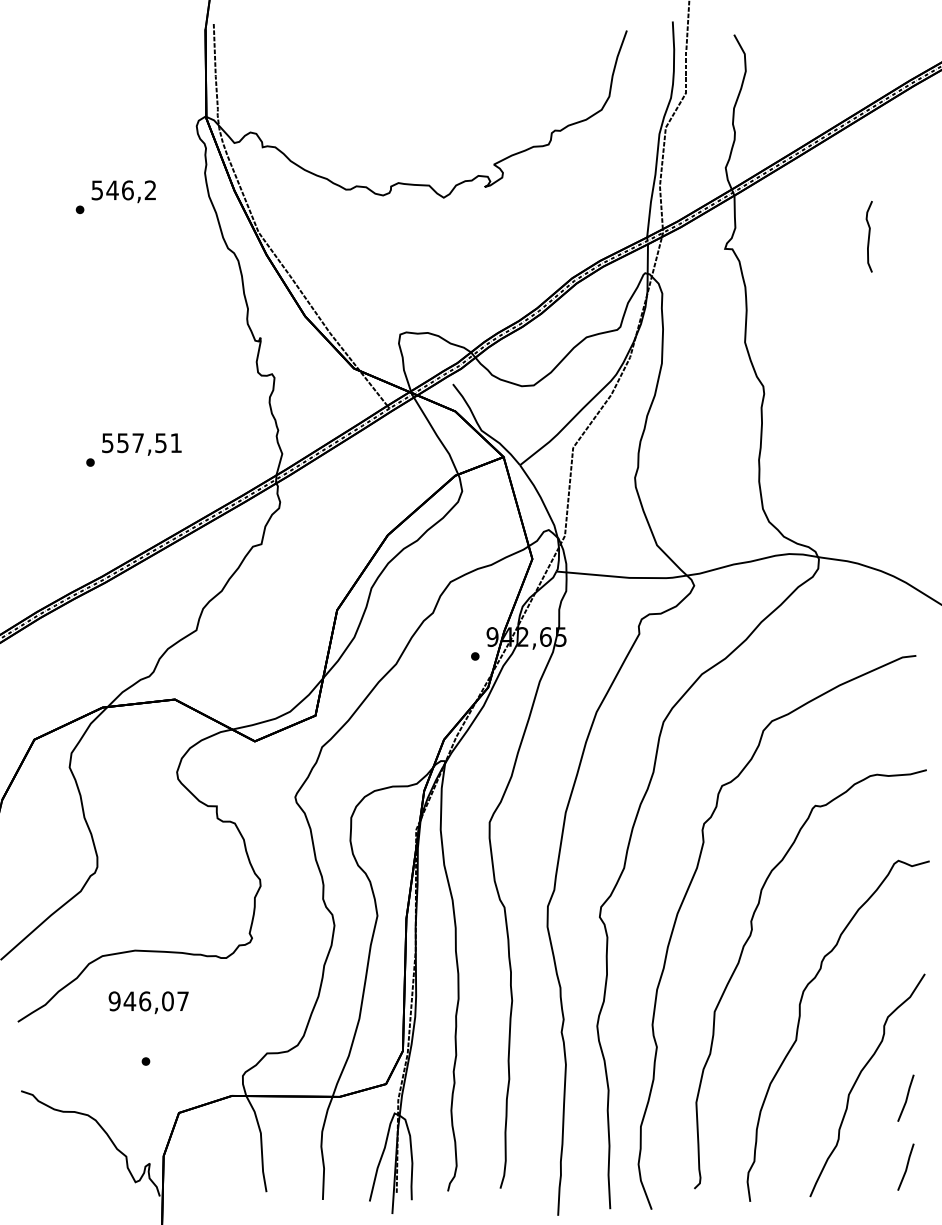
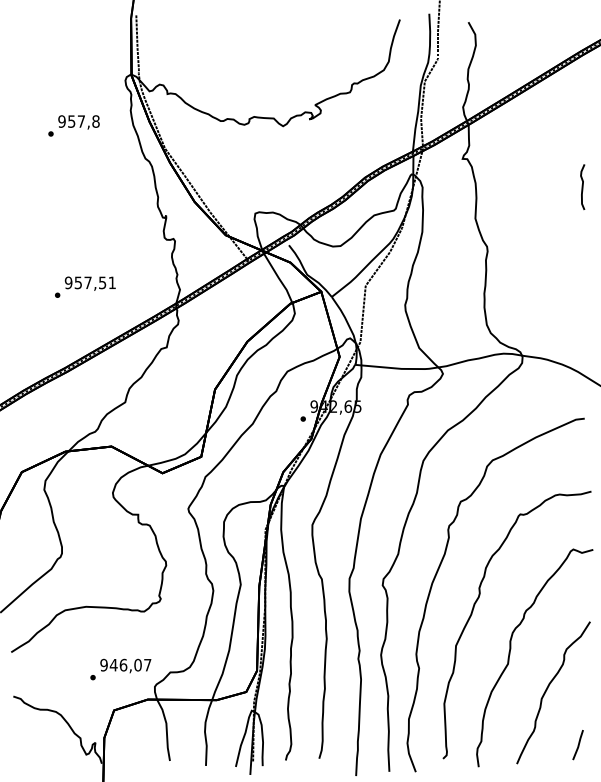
text: (123, 190) -> (78, 121), 546,2 -> 957,8
curve: (868, 237) -> (582, 187), moved
text: (107, 442) -> (68, 282), 557,51 -> 957,51
text: (148, 1001) -> (125, 665), moved
line: (904, 1098) -> (577, 701), removed

